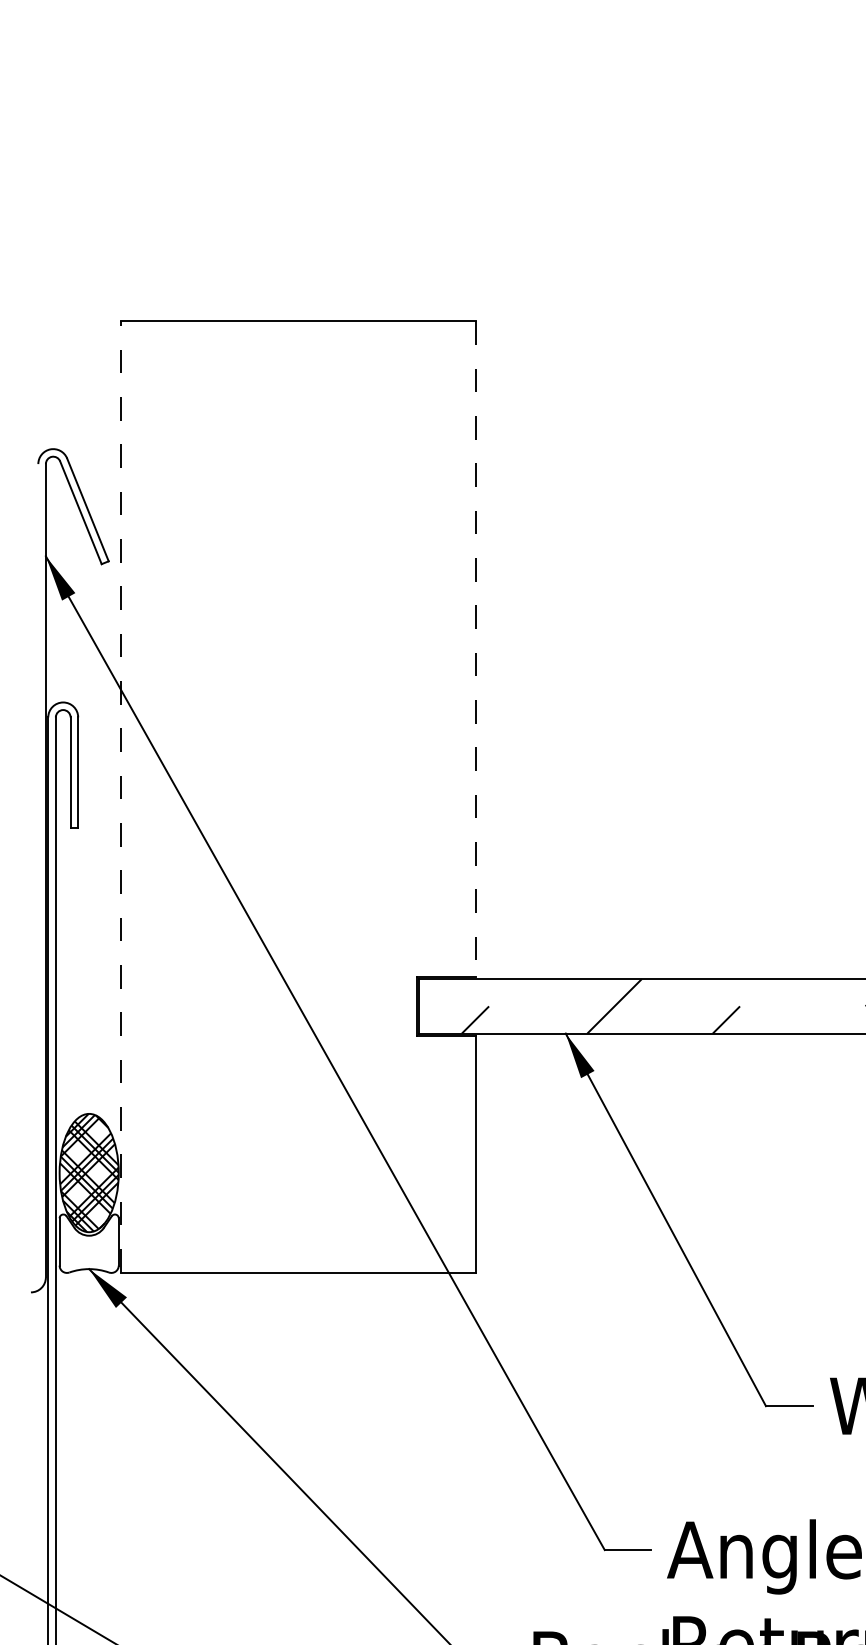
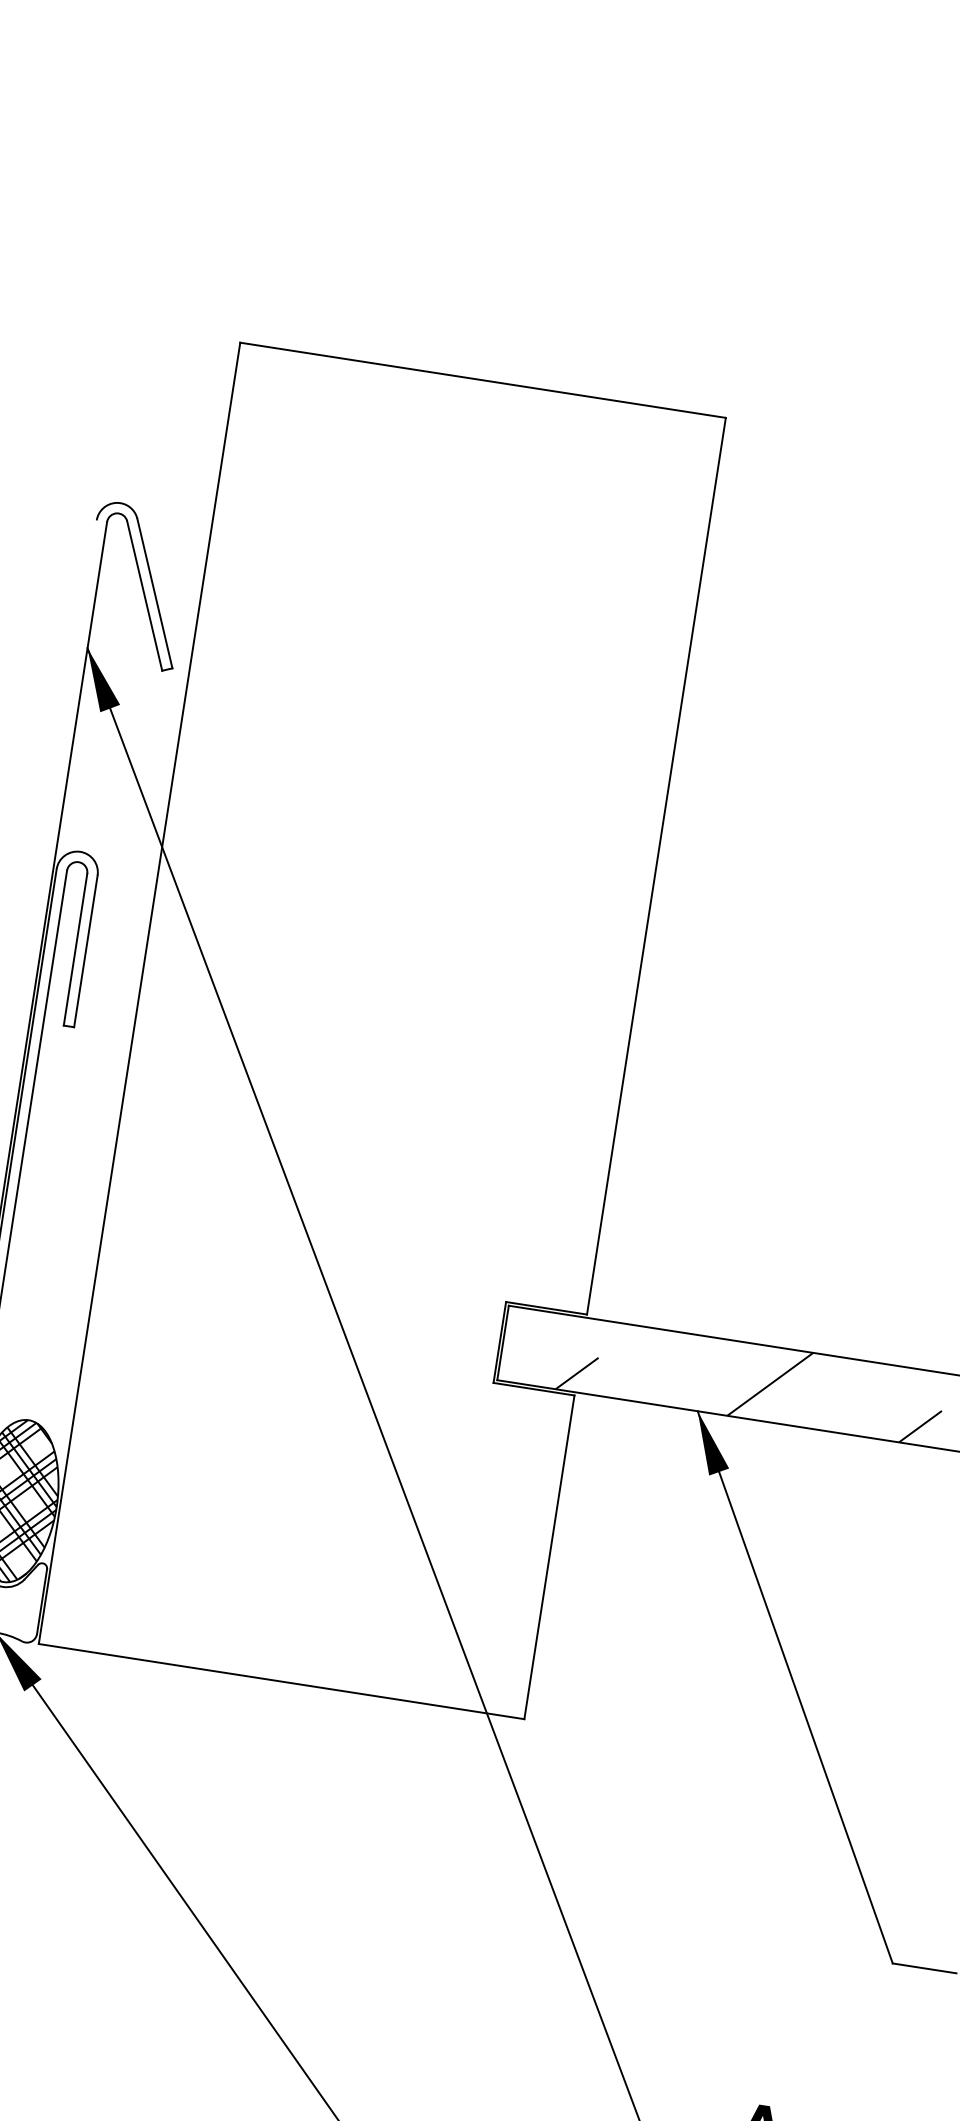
line: (476, 649) -> (656, 866), dashed -> solid
line: (121, 796) -> (140, 992), dashed -> solid

